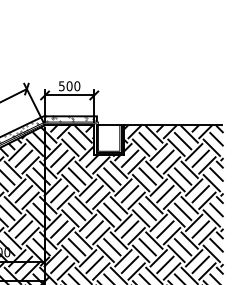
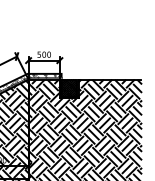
hatch: (109, 139) -> (69, 88), added

